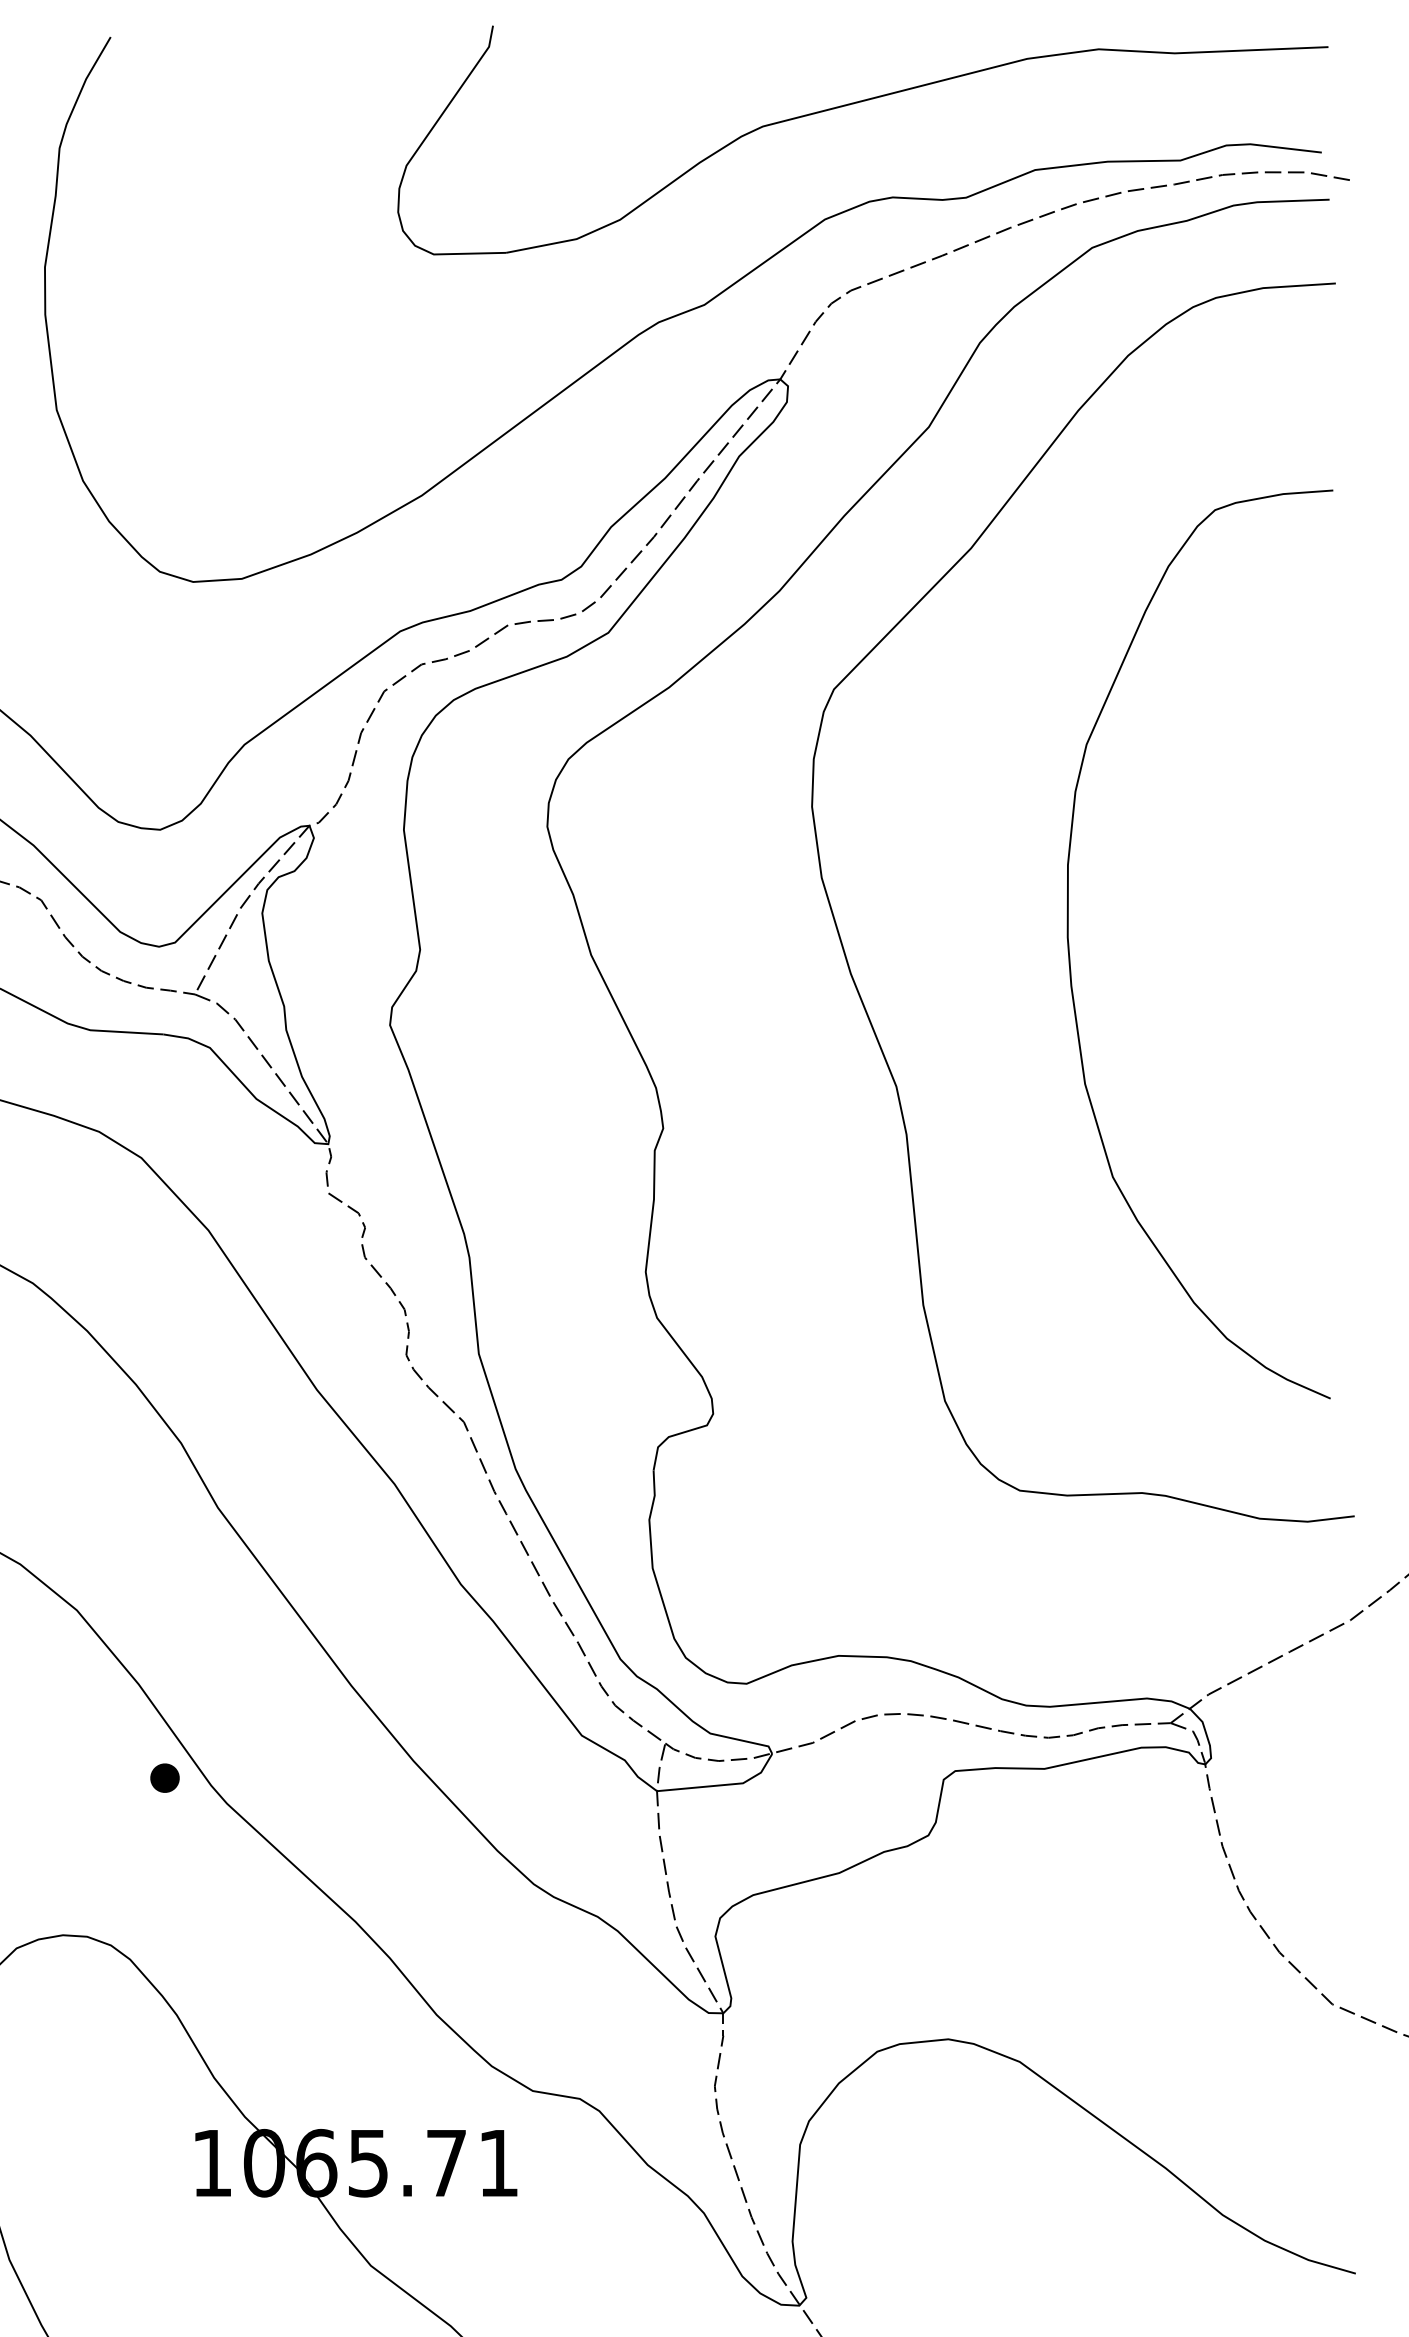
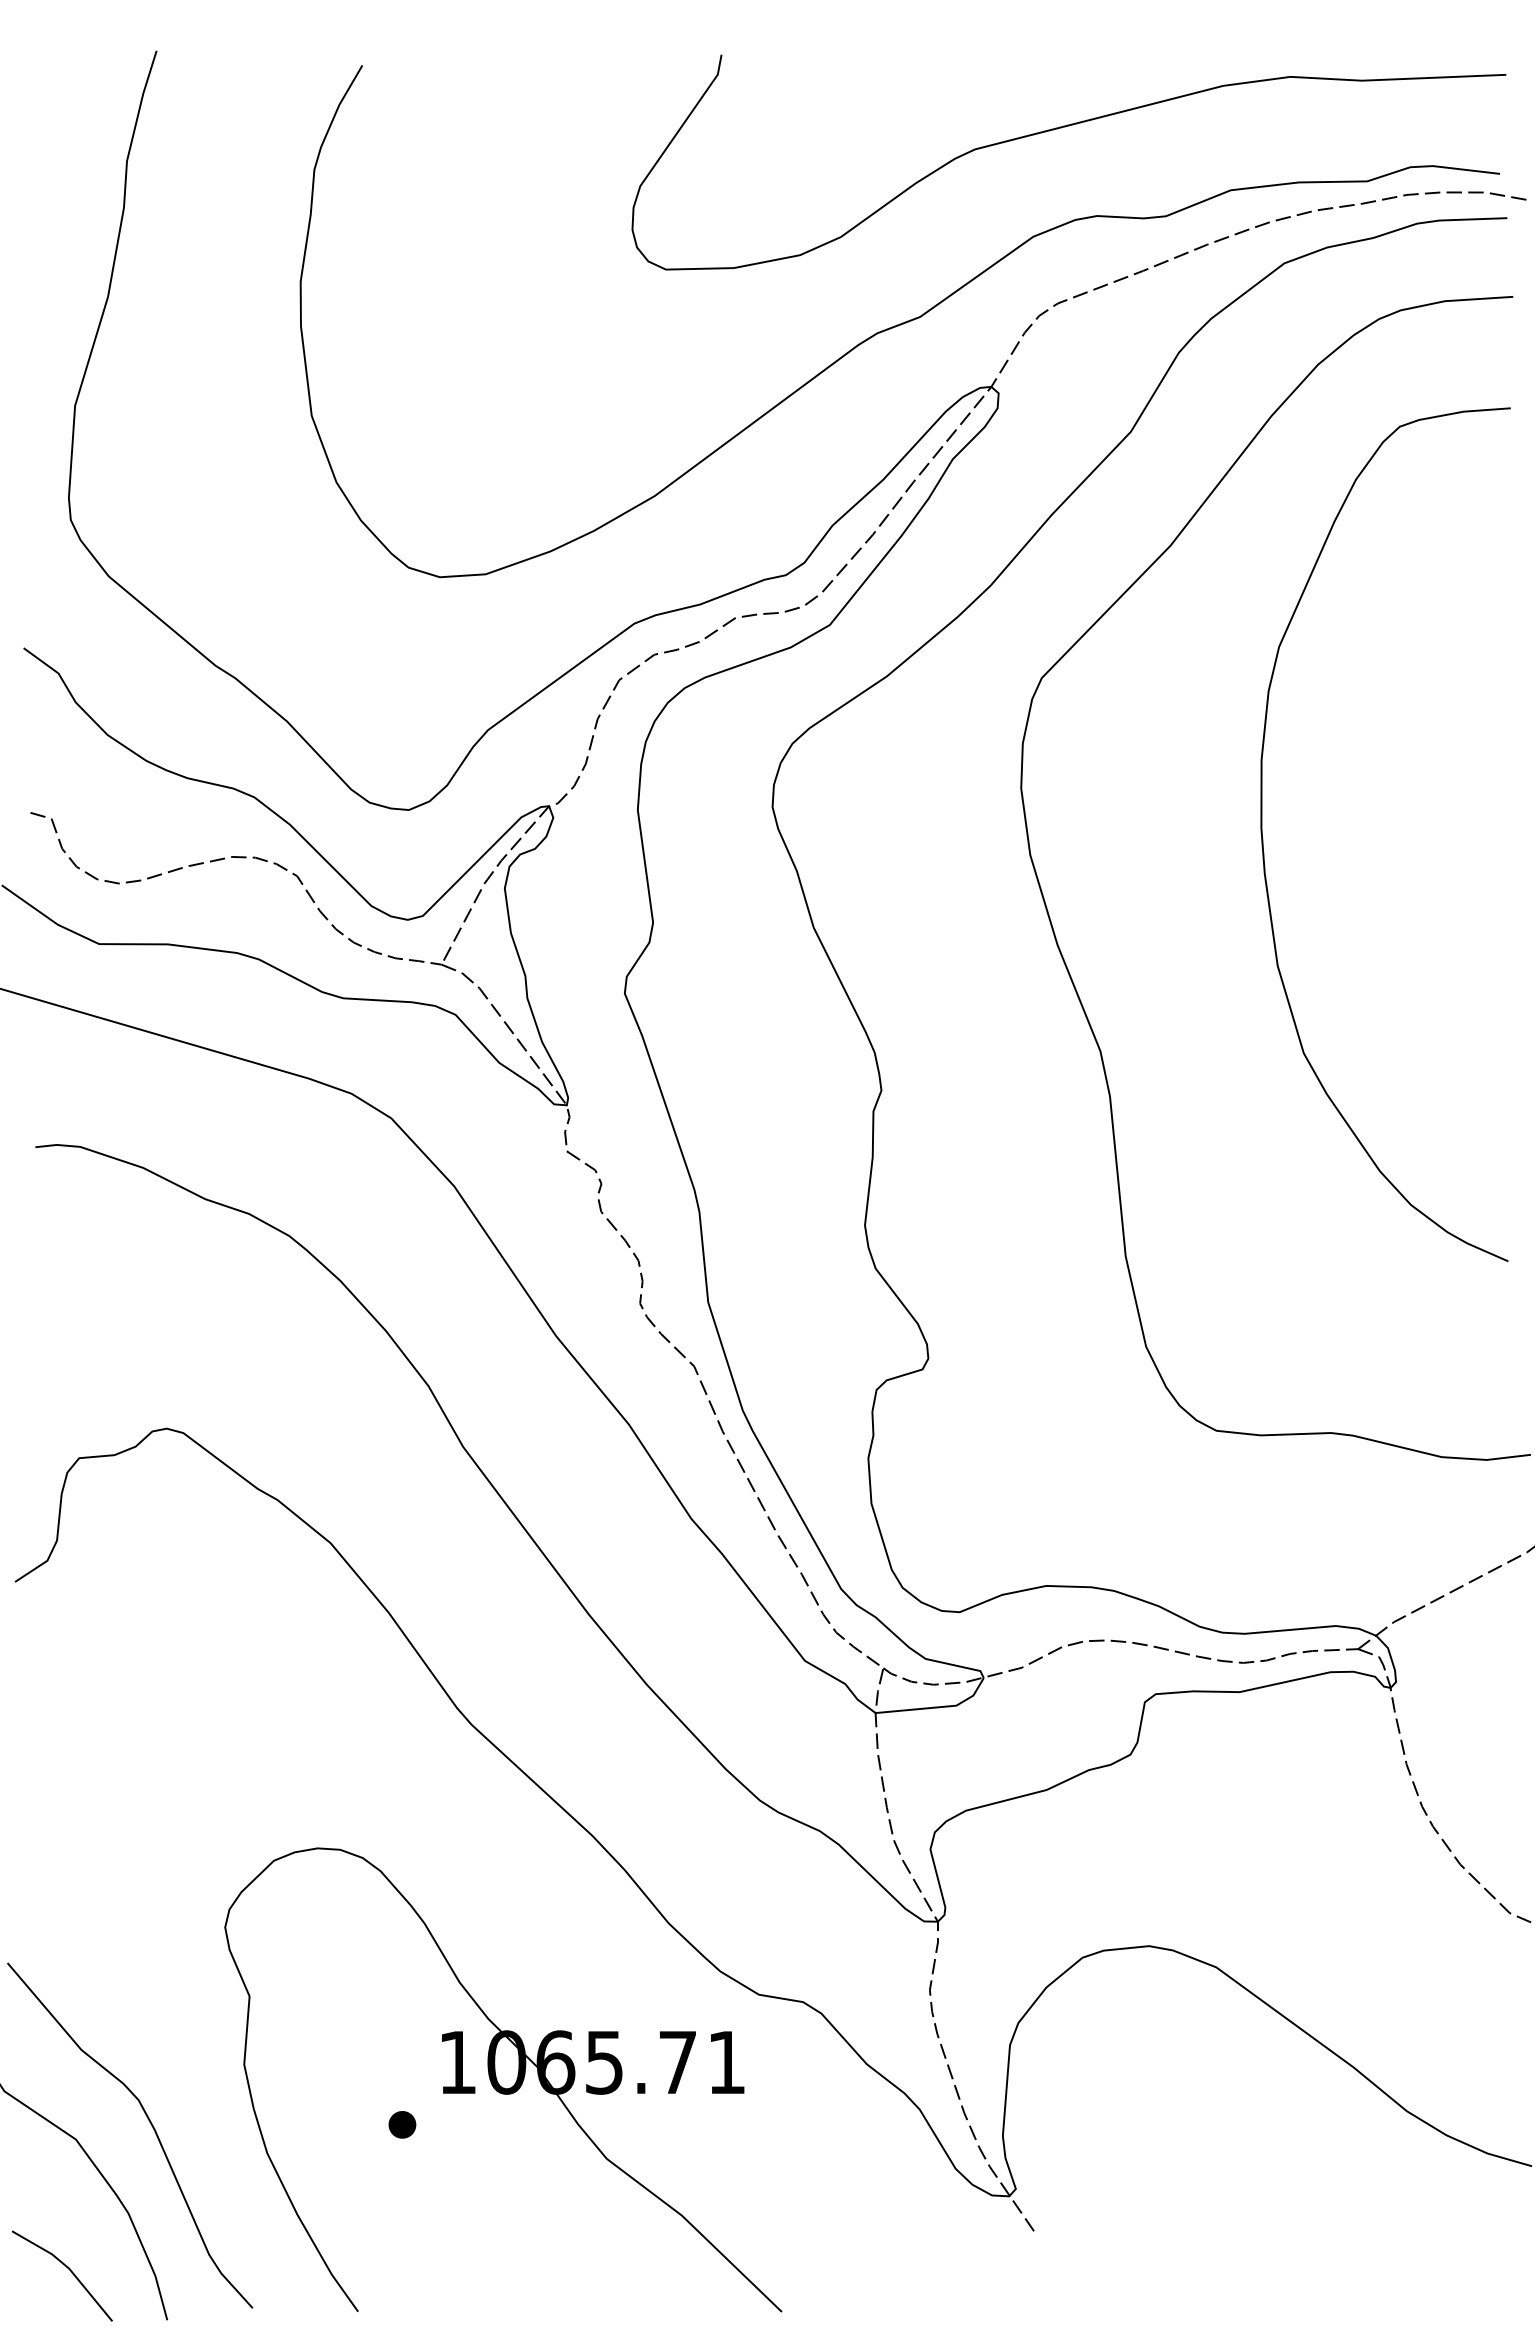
curve: (1069, 948) -> (1263, 838), moved
part: (165, 1777) -> (402, 2124), moved

